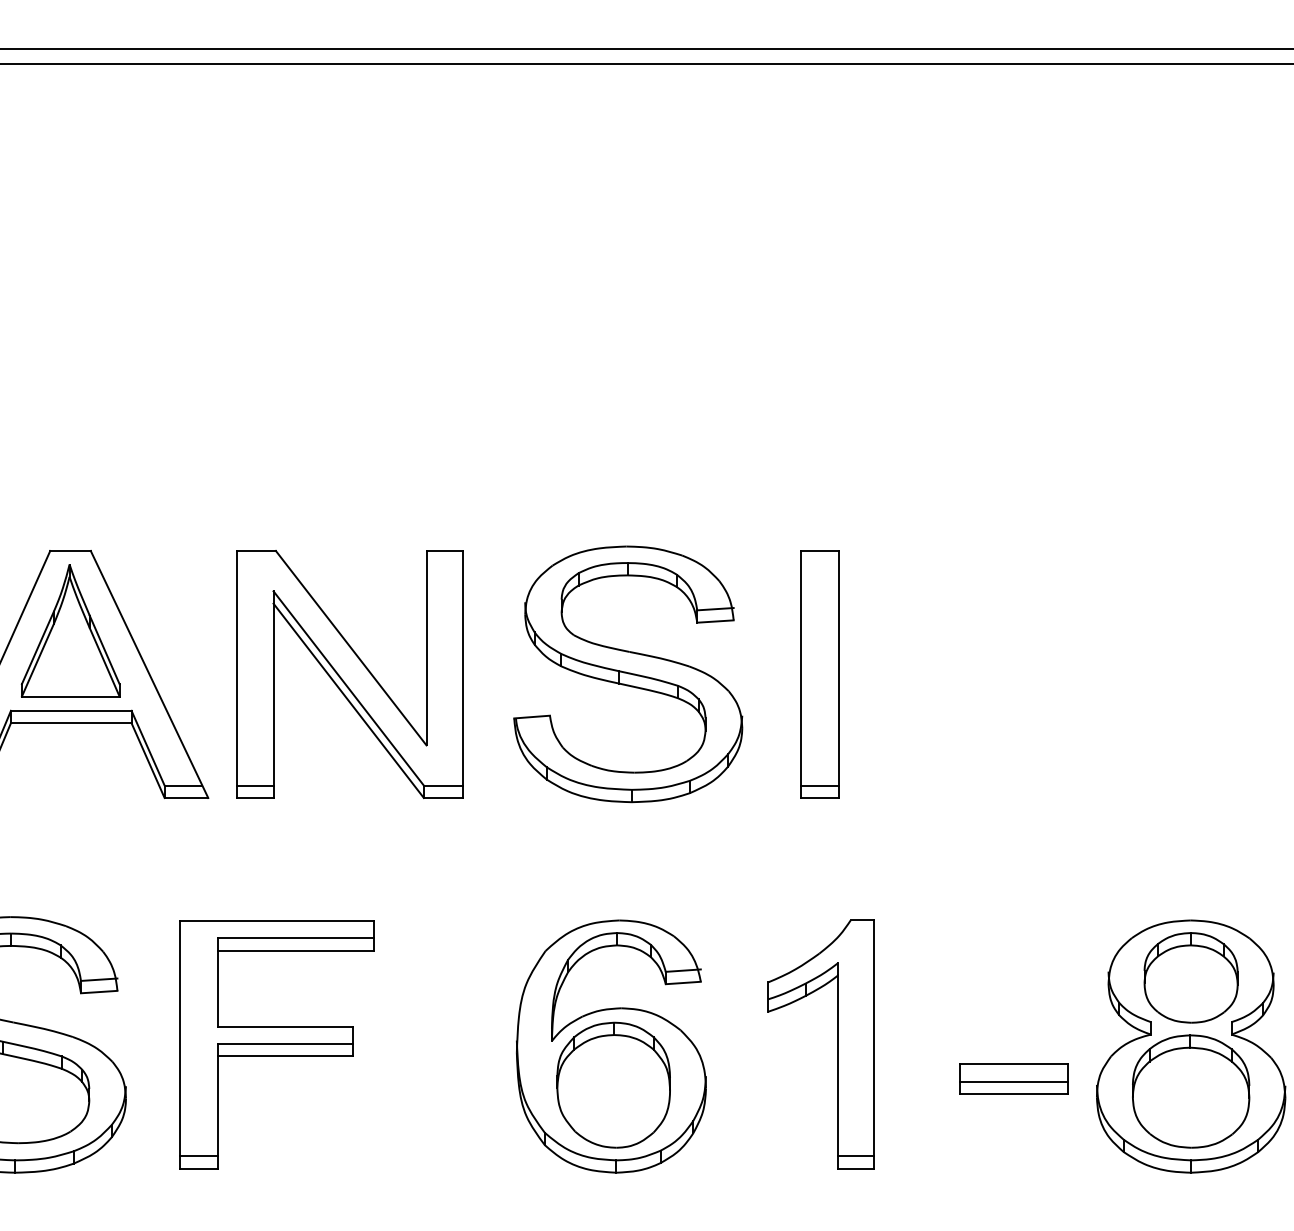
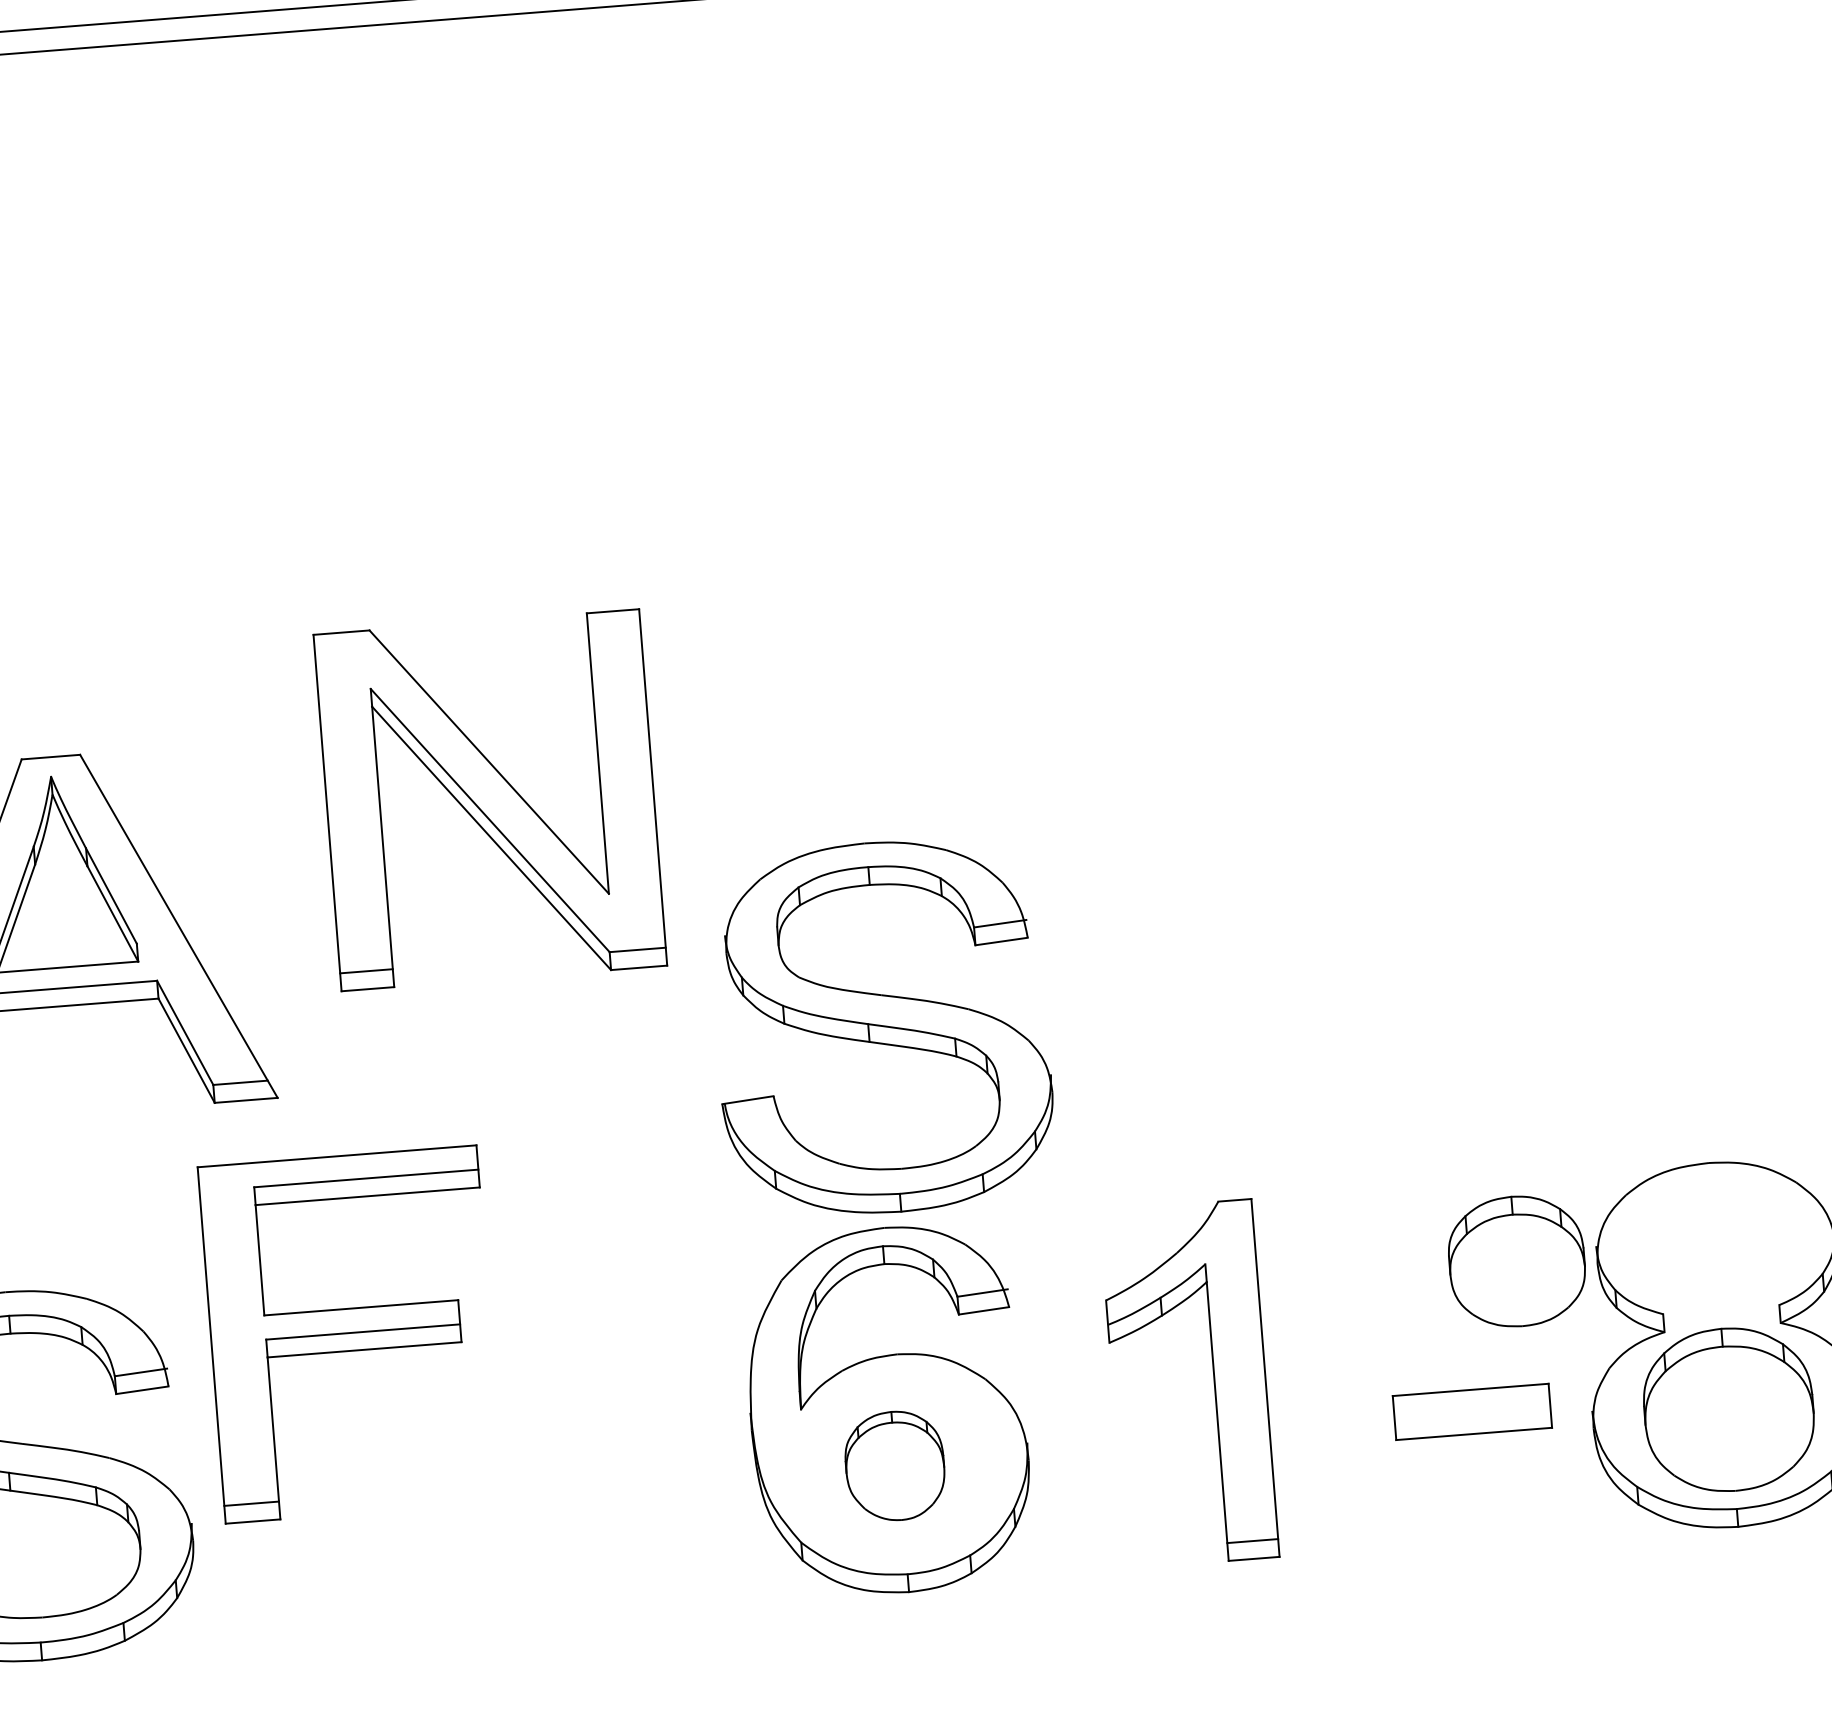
part: (349, 674) -> (489, 800), moved
part: (628, 674) -> (882, 1027), moved
part: (819, 674) -> (1145, 850), removed
part: (1190, 977) -> (1515, 1260), moved
part: (276, 1044) -> (350, 1333), moved
line: (1014, 1082) -> (1473, 1416), removed
part: (613, 1084) -> (894, 1465), size x0.6

